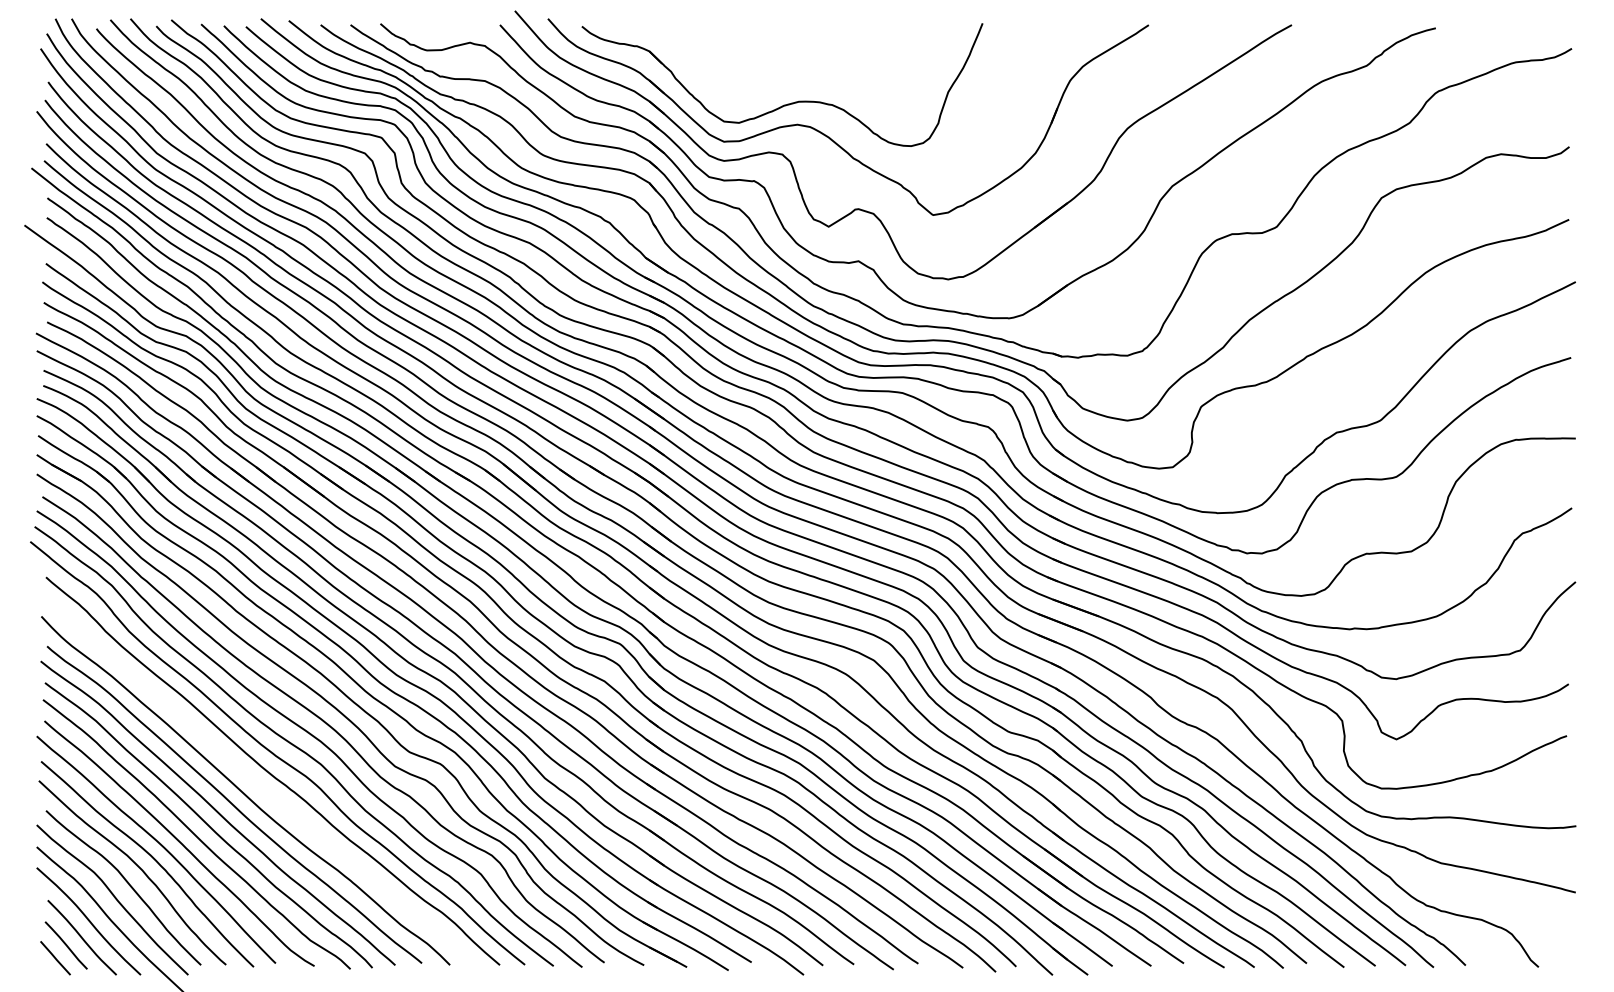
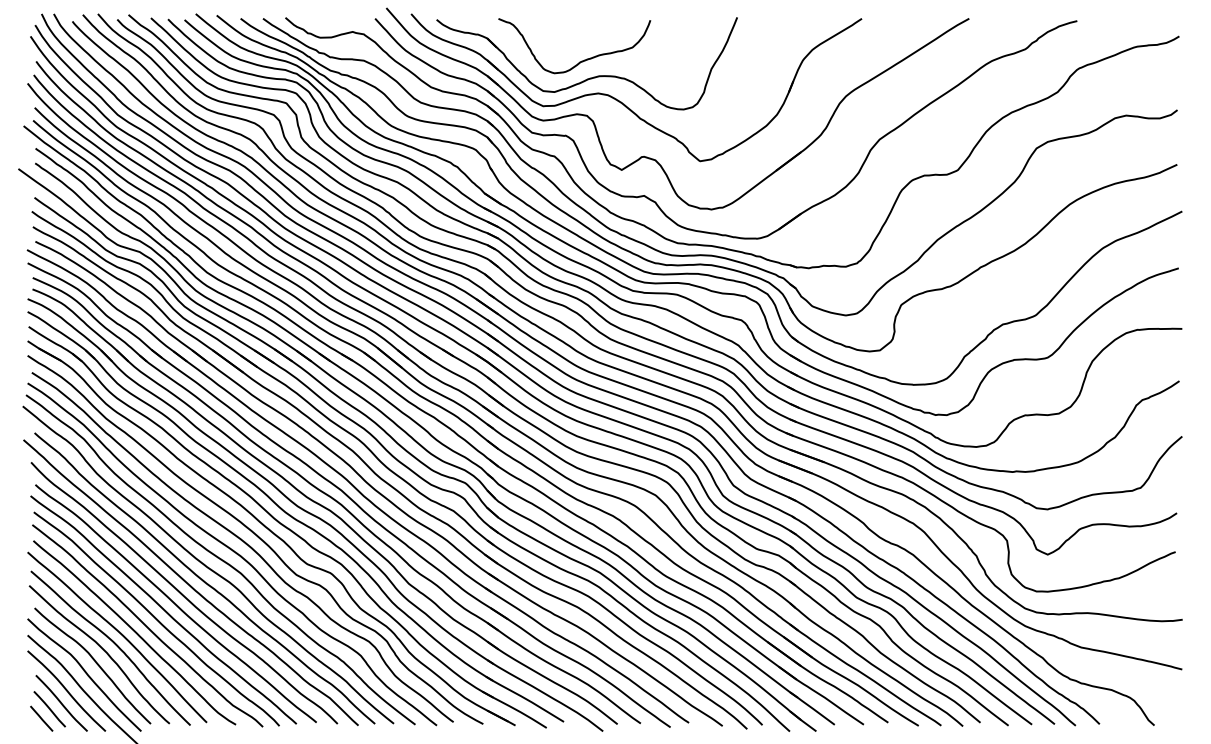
curve: (775, 80) -> (581, 60), added
curve: (253, 779) -> (190, 584), added

